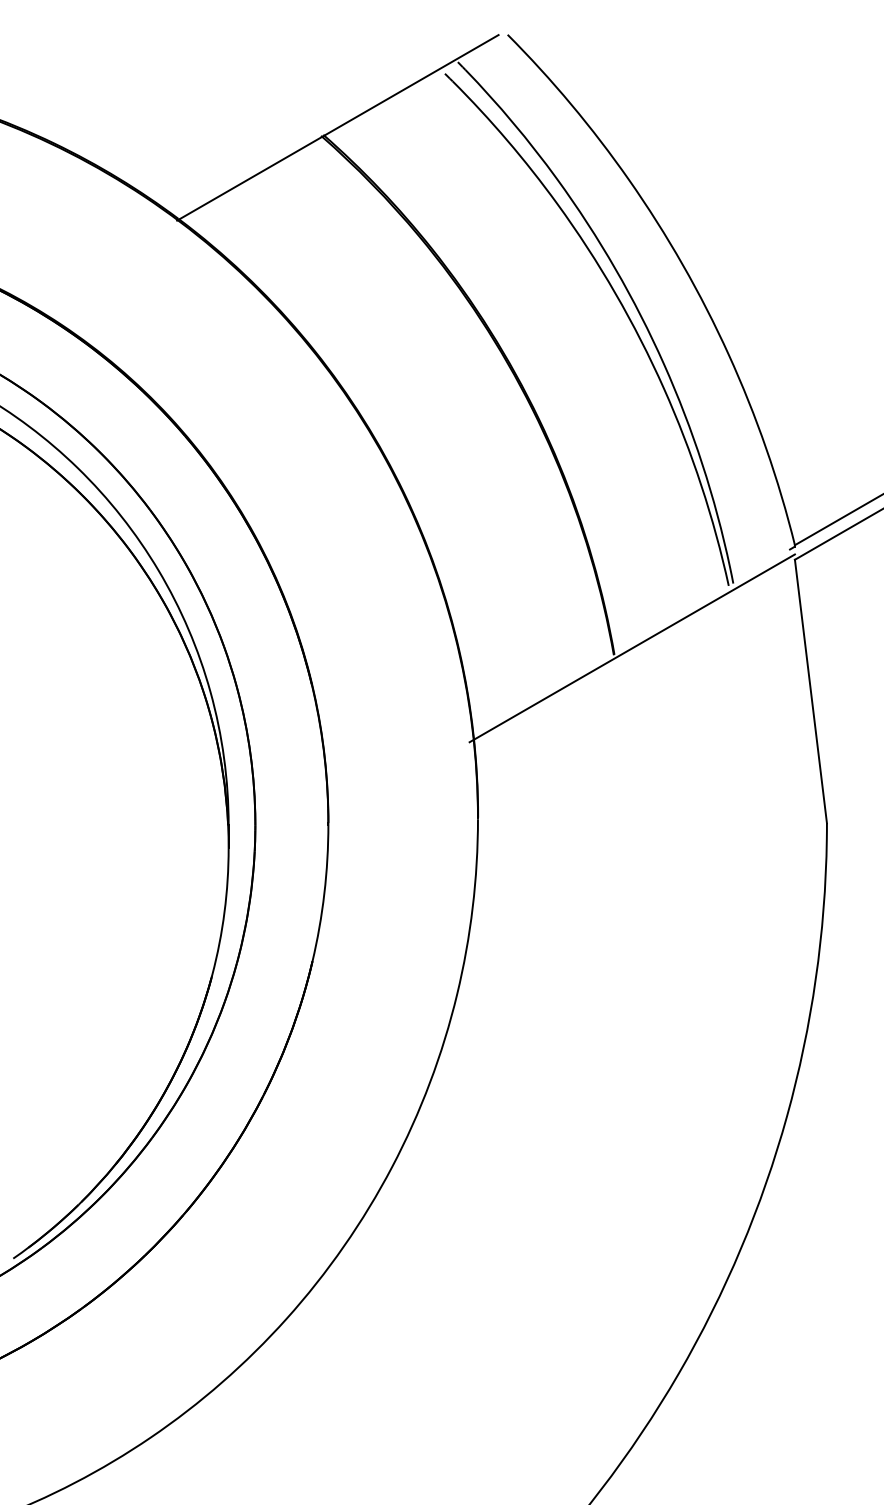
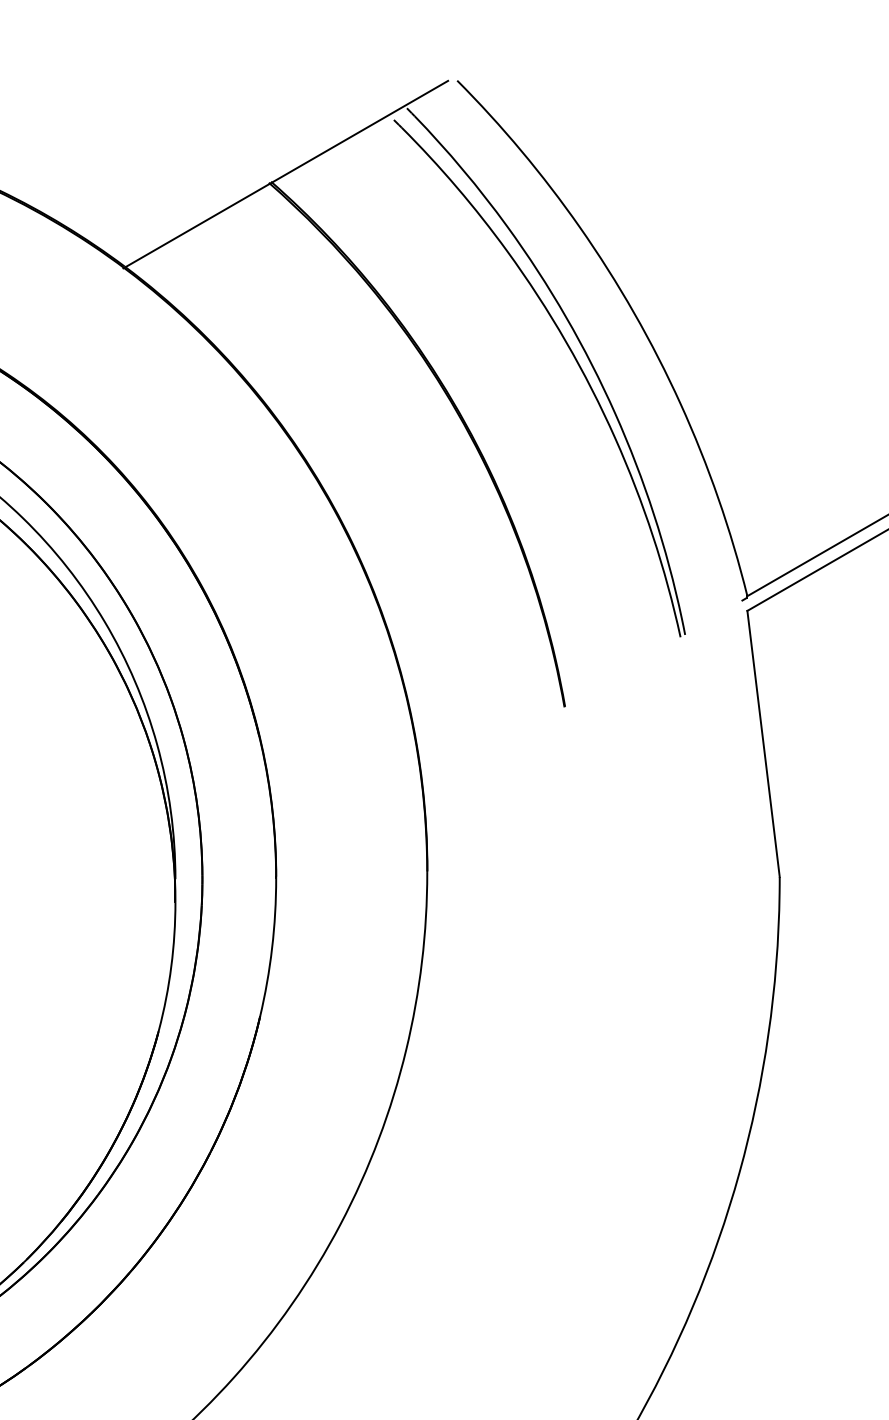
line: (631, 648) -> (582, 700), removed

